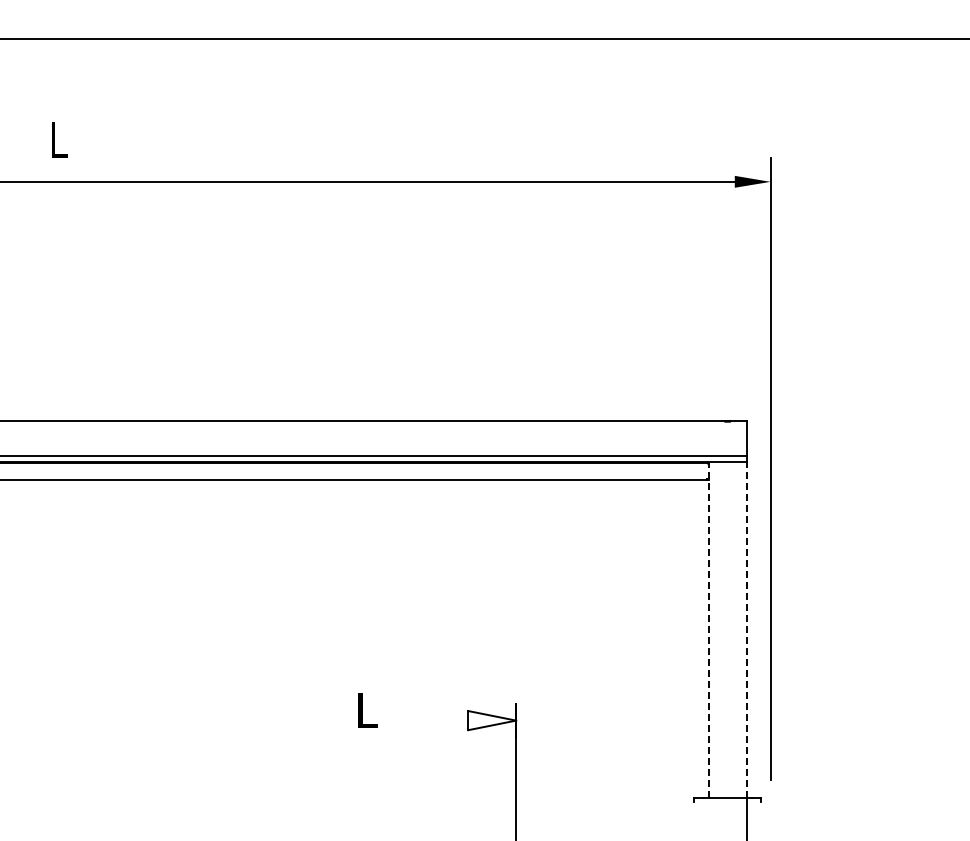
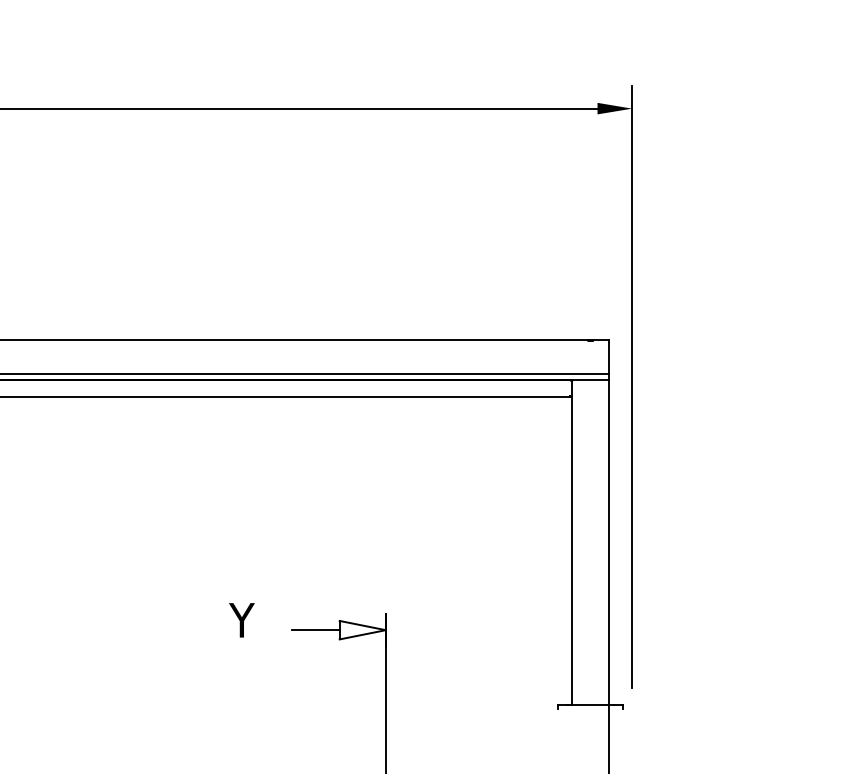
line: (708, 629) -> (572, 541), dashed -> solid
line: (746, 629) -> (608, 541), dashed -> solid
text: (367, 710) -> (241, 620), L -> Y
line: (443, 720) -> (315, 630), added

